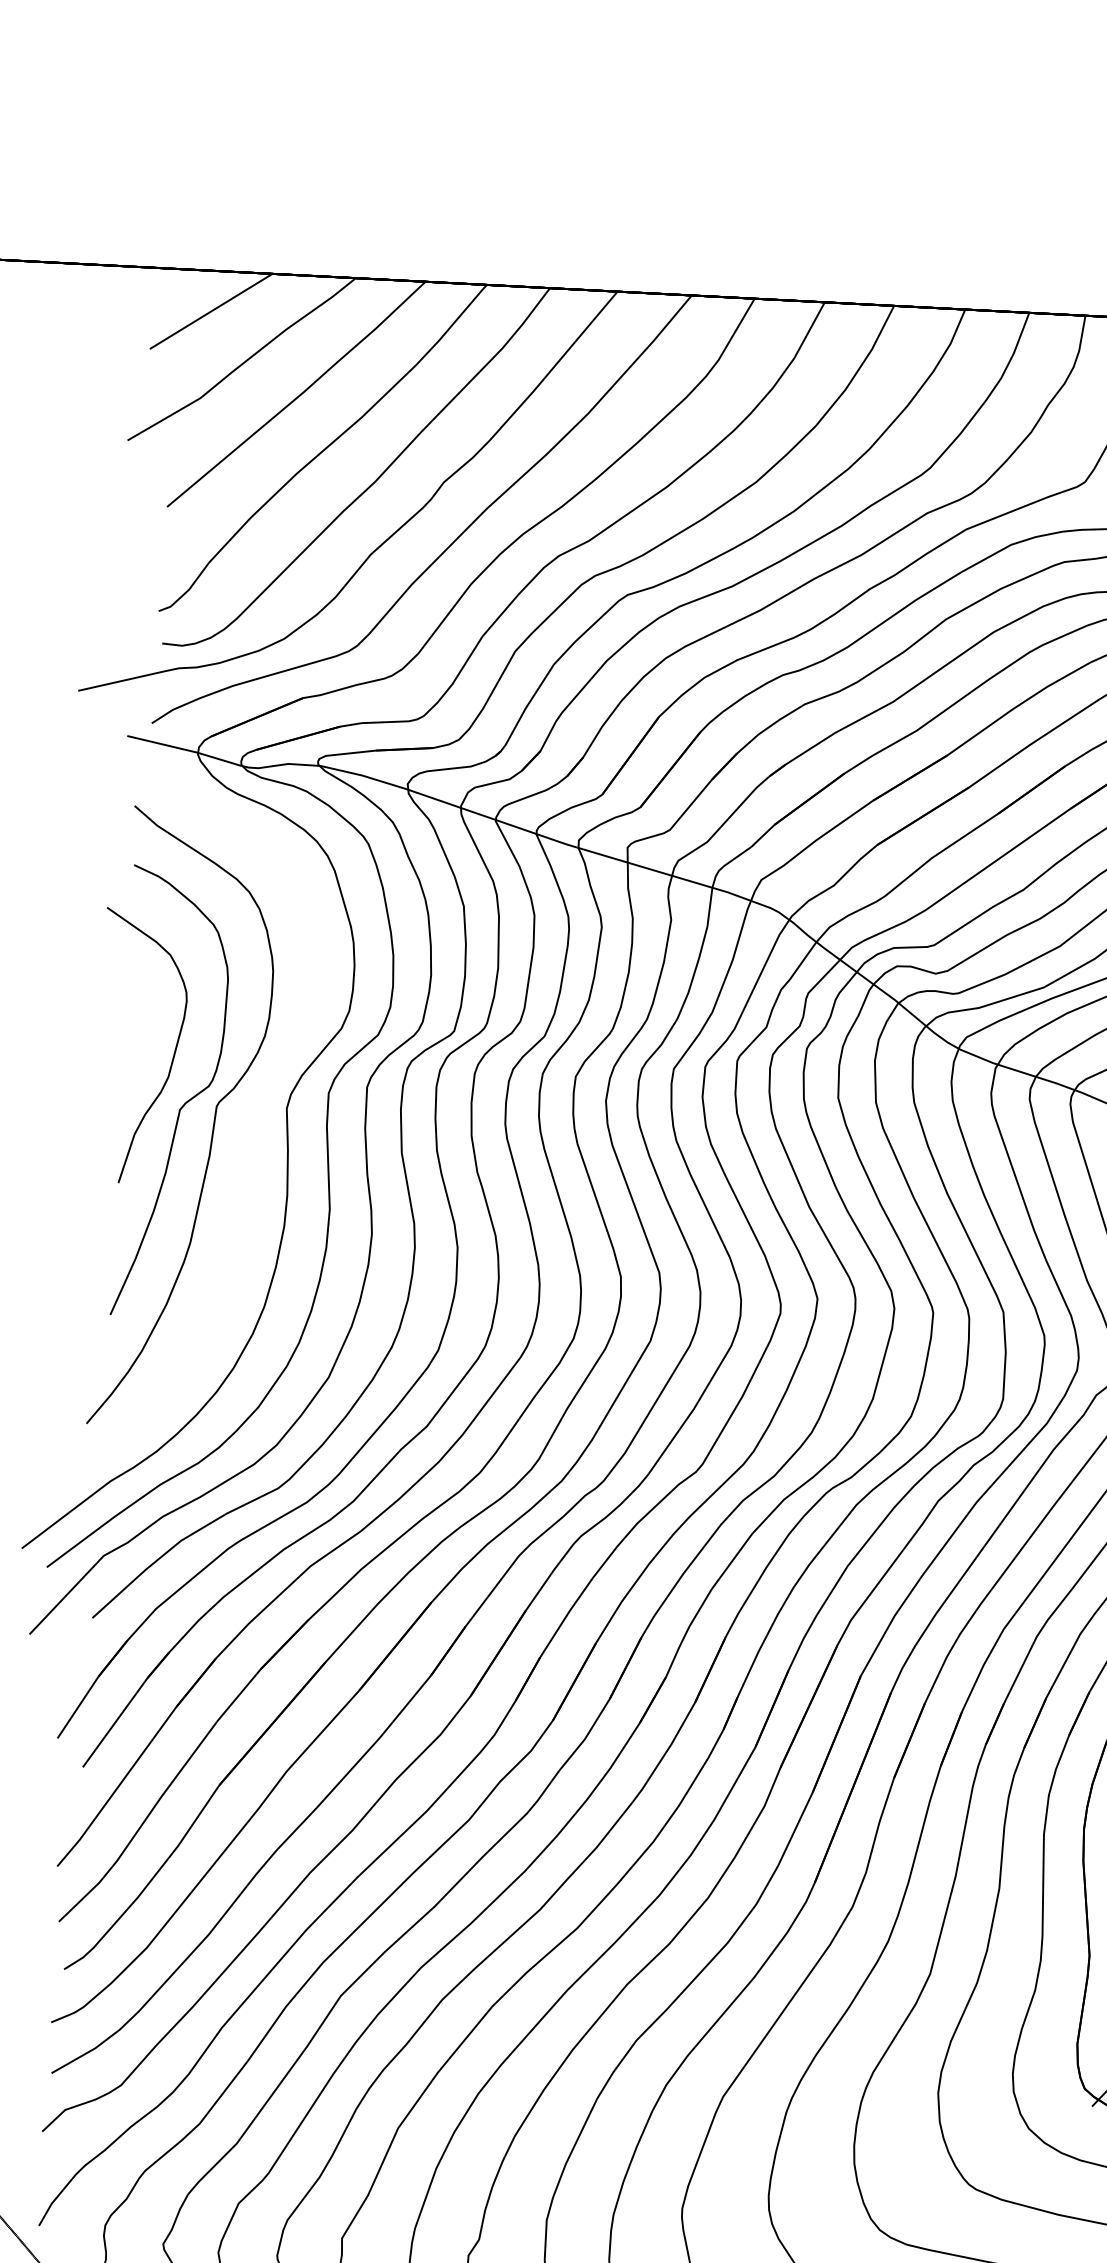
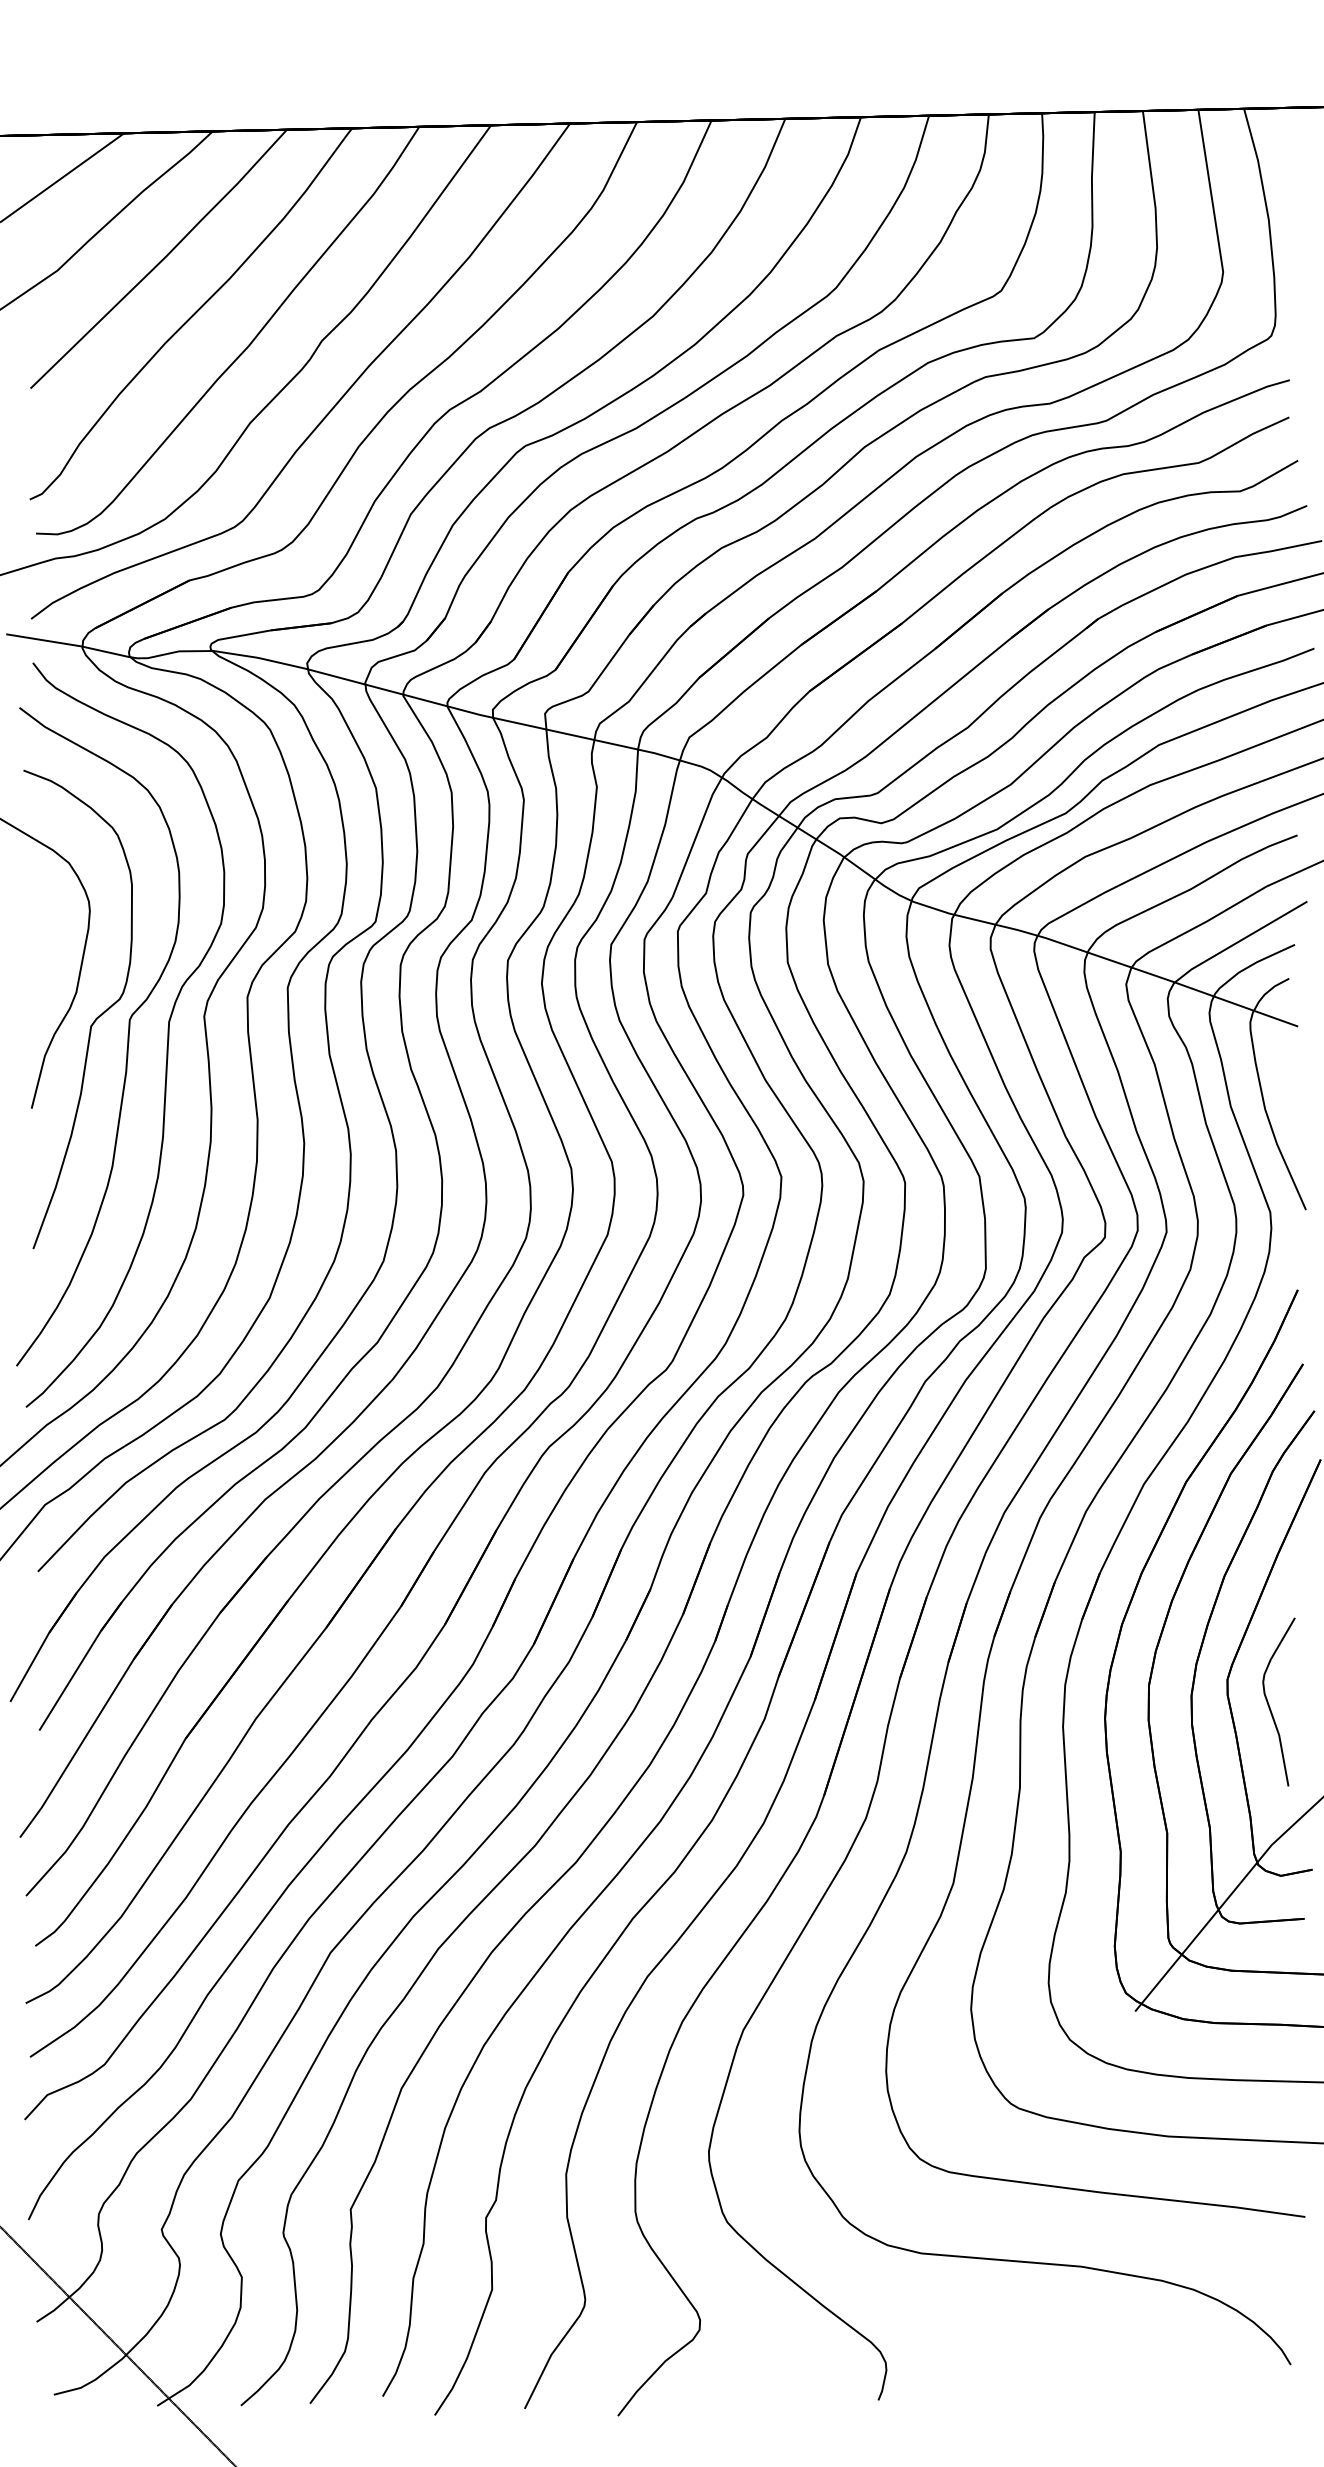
part: (251, 1122) -> (167, 1034), added

